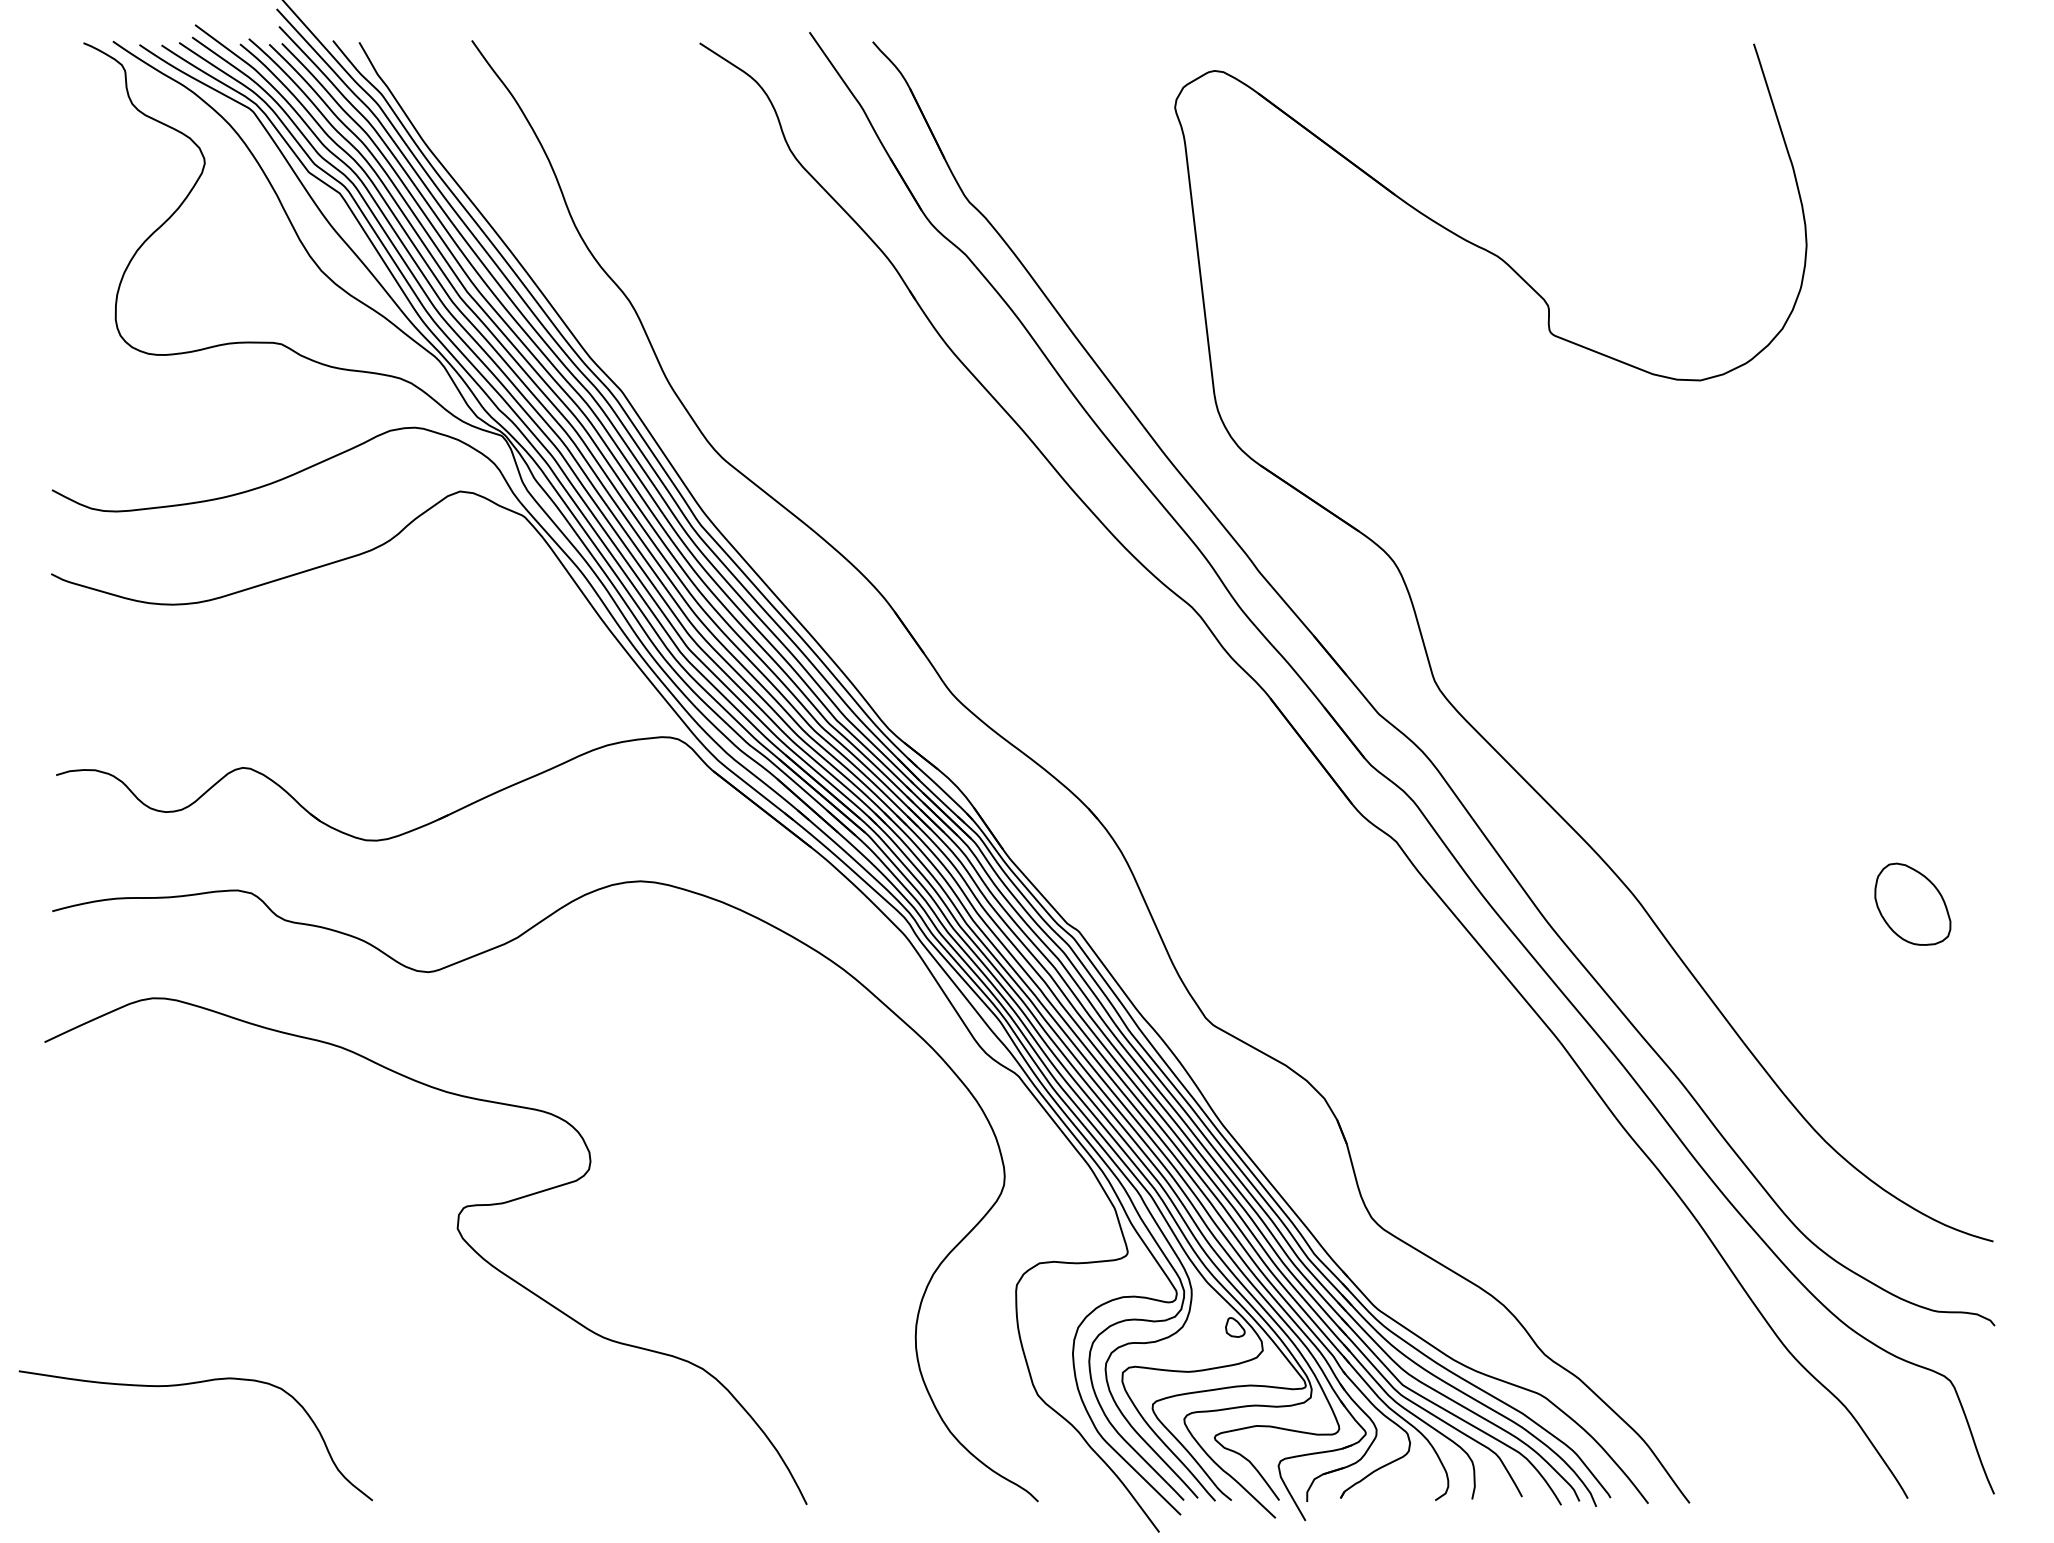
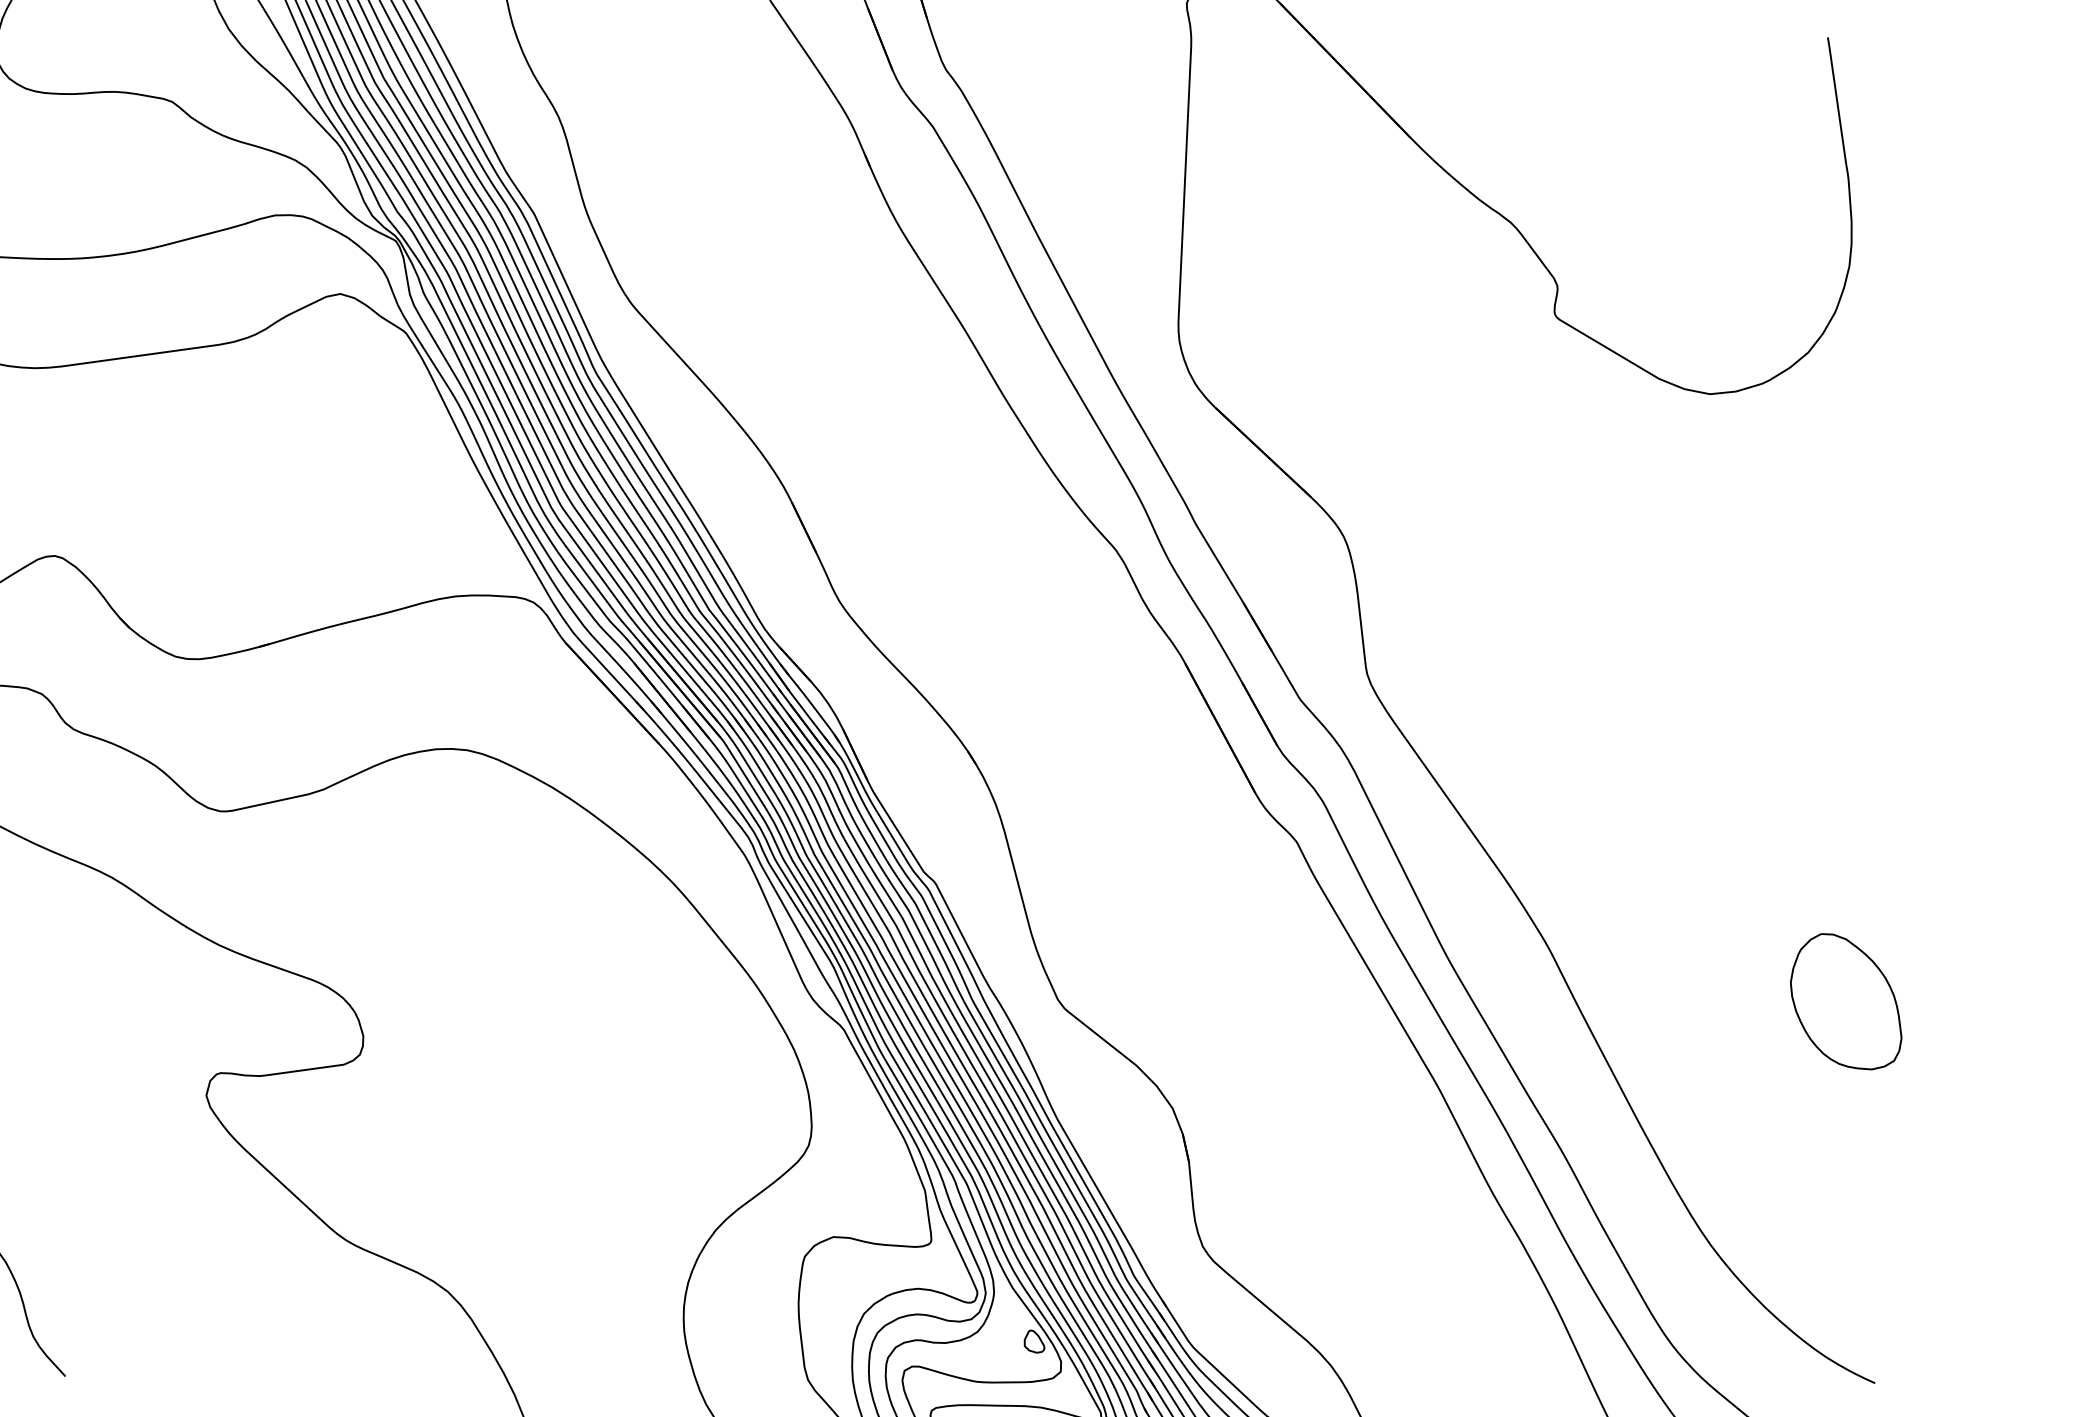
part: (1912, 904) -> (1847, 1002), size x1.43

